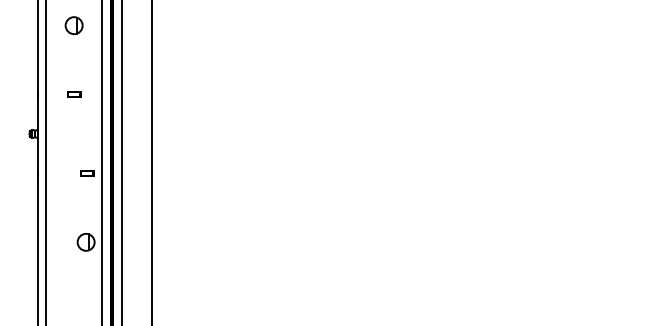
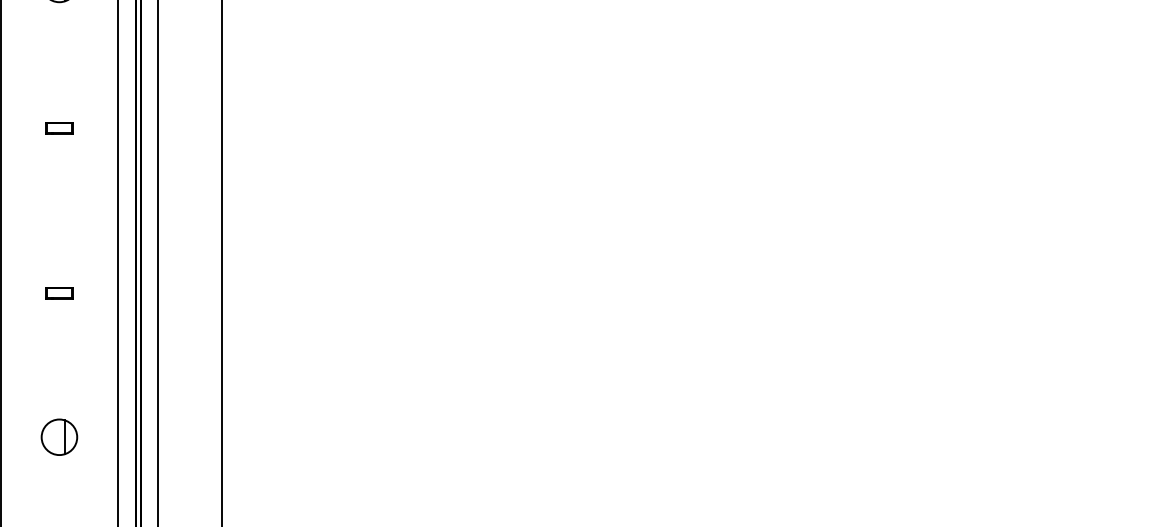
part: (87, 173) -> (60, 293), moved
part: (85, 242) -> (58, 437), moved

